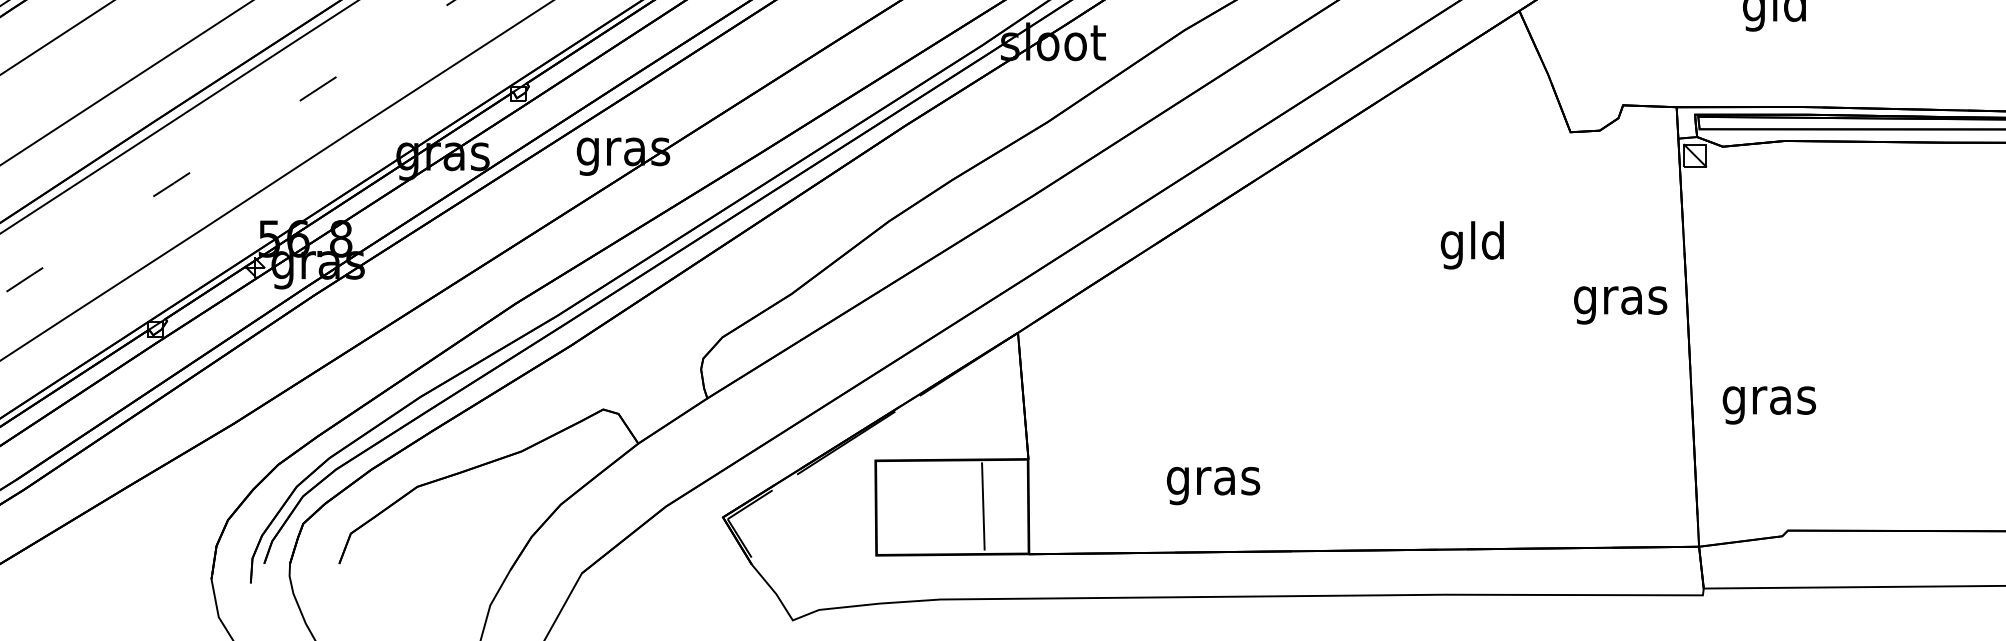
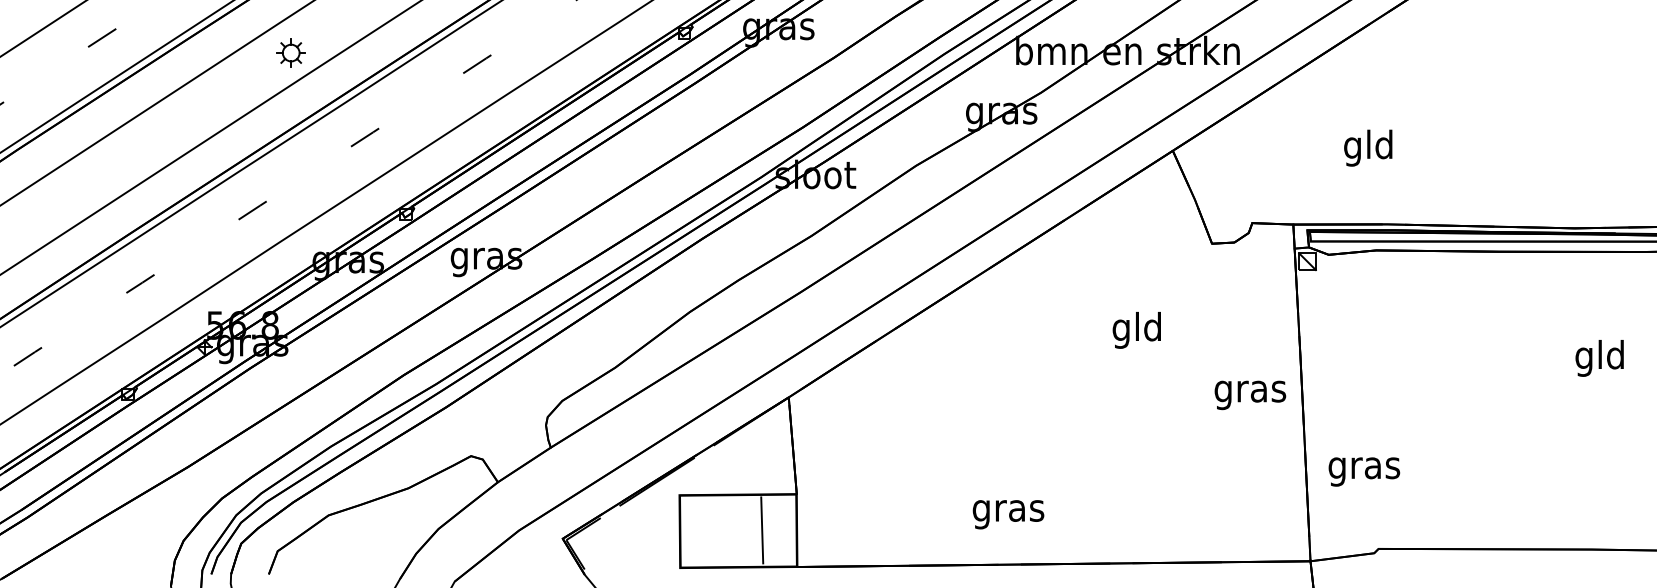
text: (1620, 305) -> (1250, 395), moved
text: (1769, 404) -> (1364, 471), moved
text: (1213, 485) -> (1008, 514), moved

